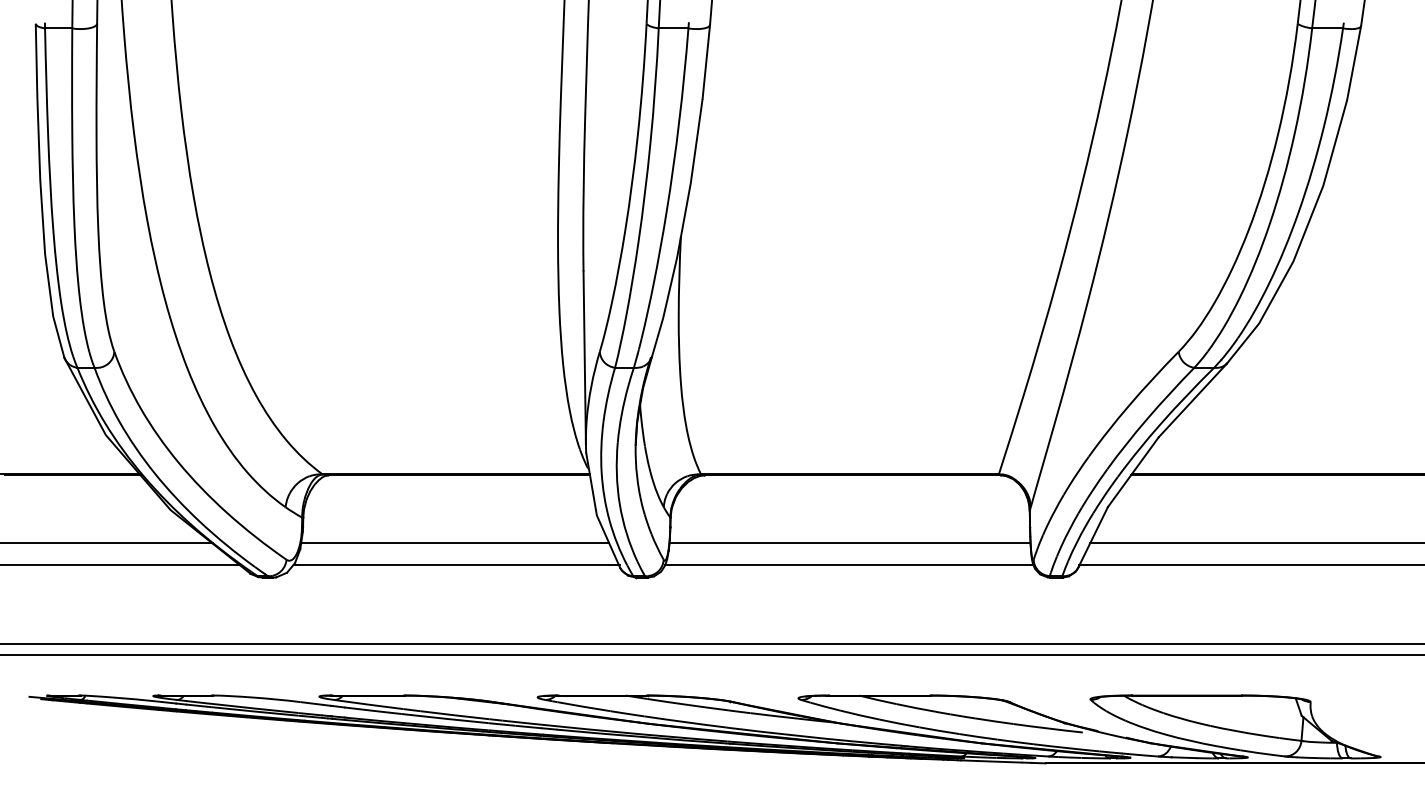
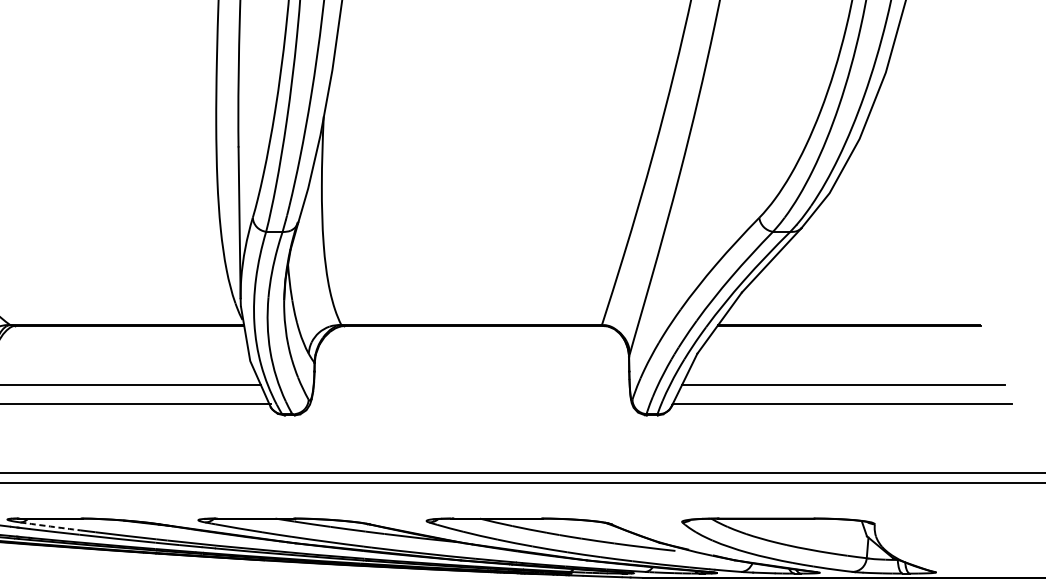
line: (850, 543) -> (472, 385), removed
line: (849, 564) -> (471, 403), removed
arc: (368, 704) -> (50, 526), solid -> dashed

